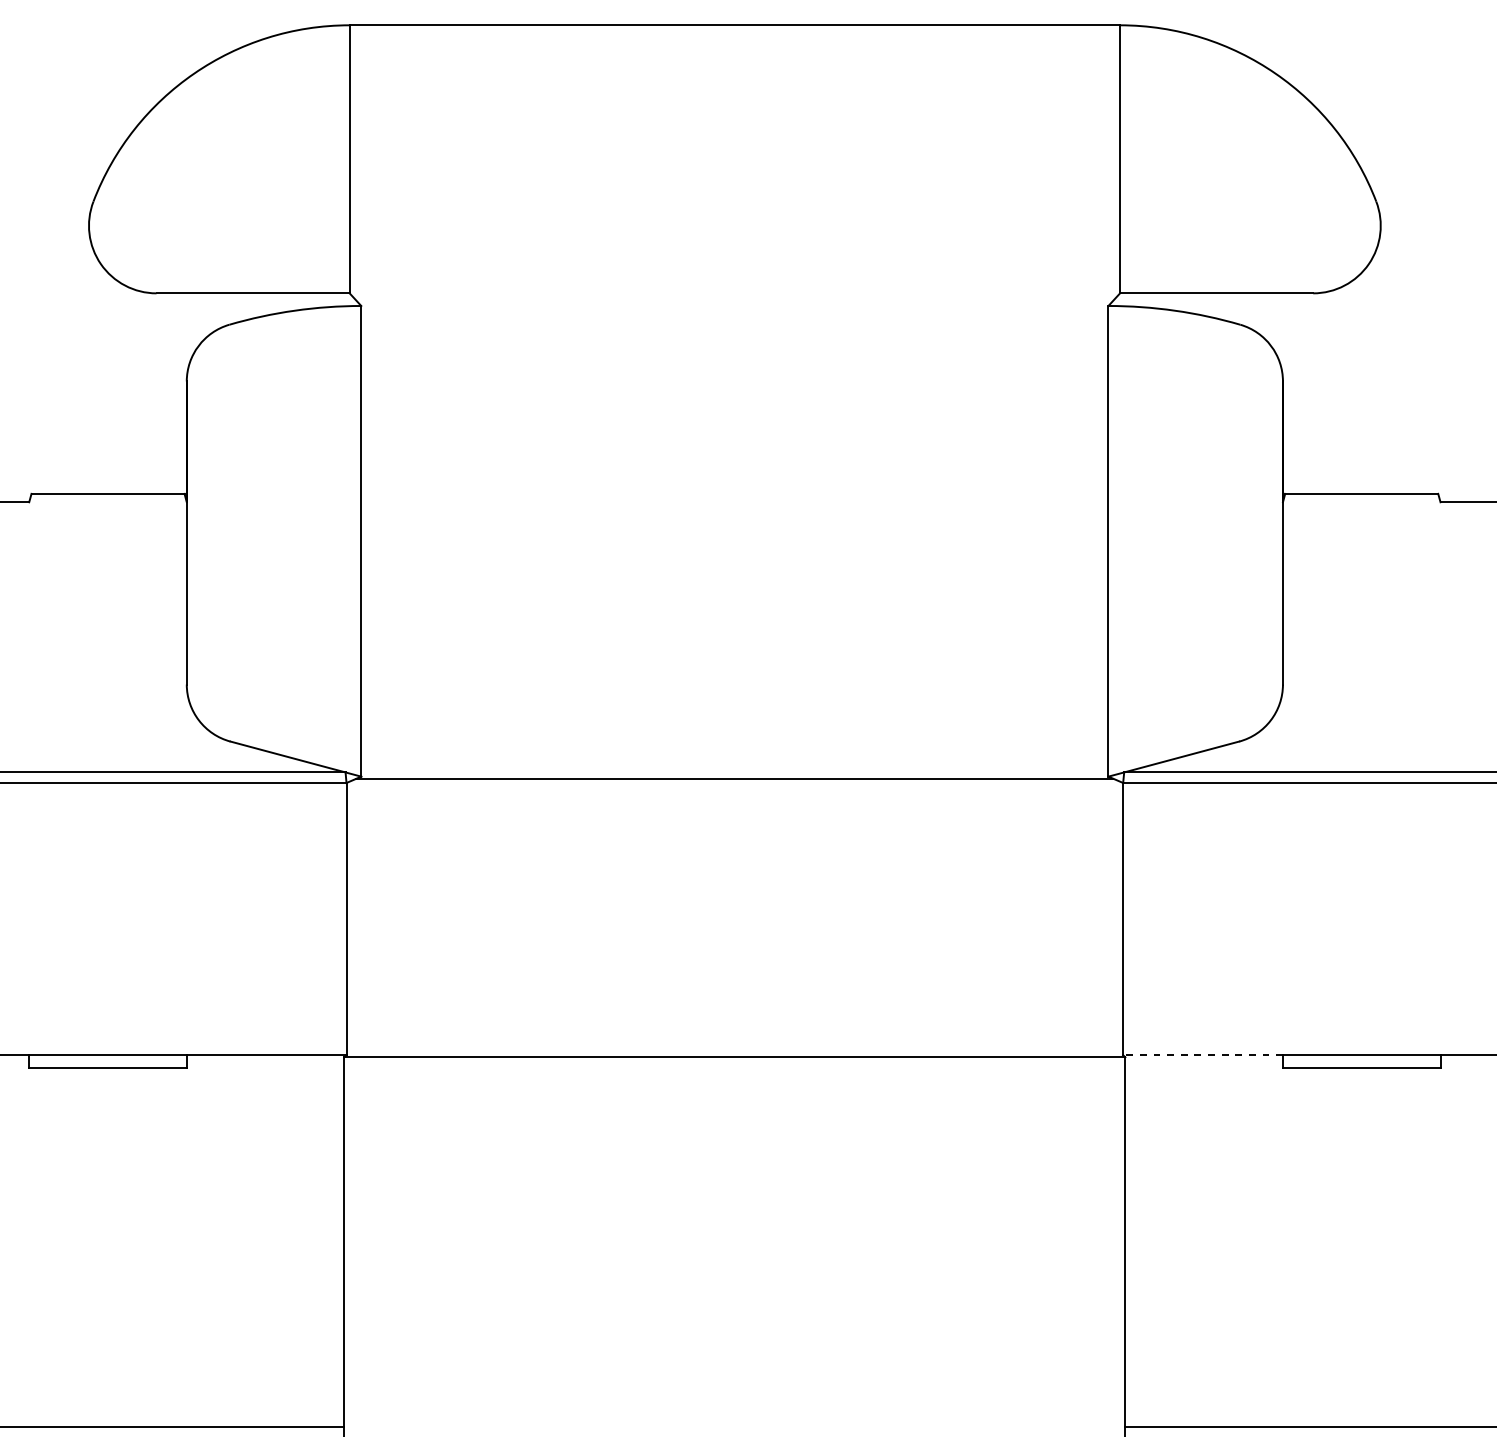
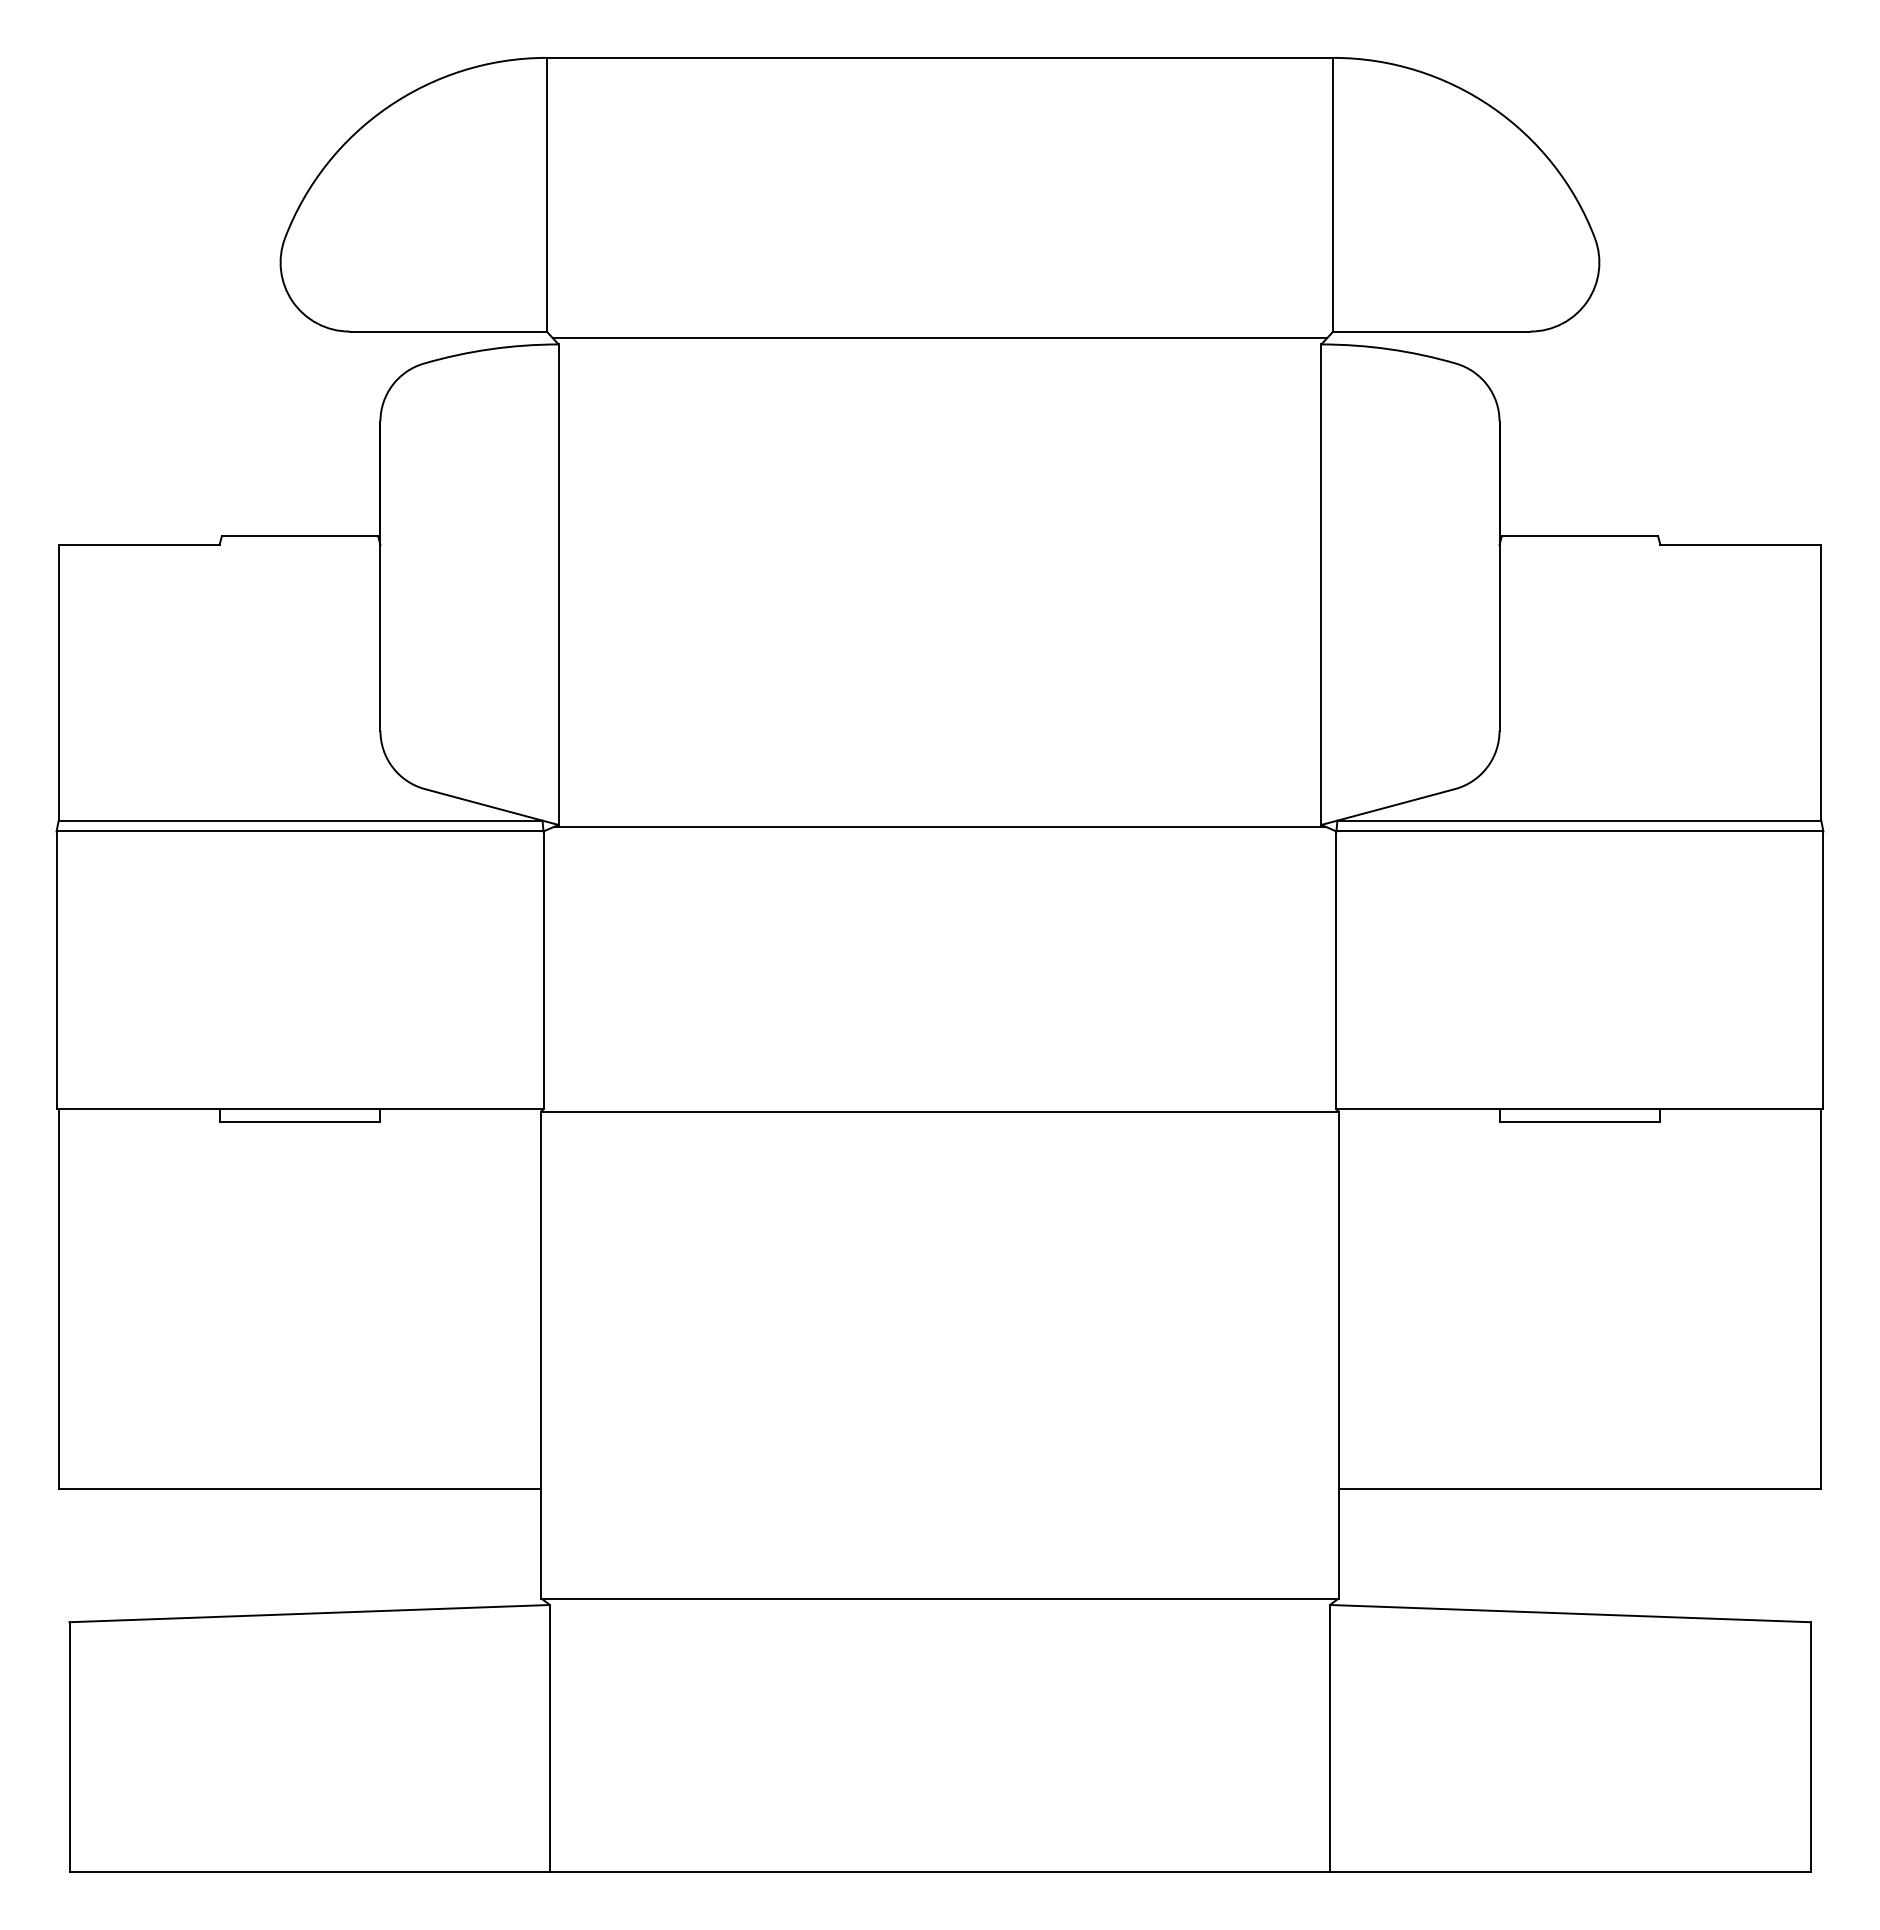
line: (734, 299) -> (939, 337), added
line: (1202, 1055) -> (1417, 1109), dashed -> solid

